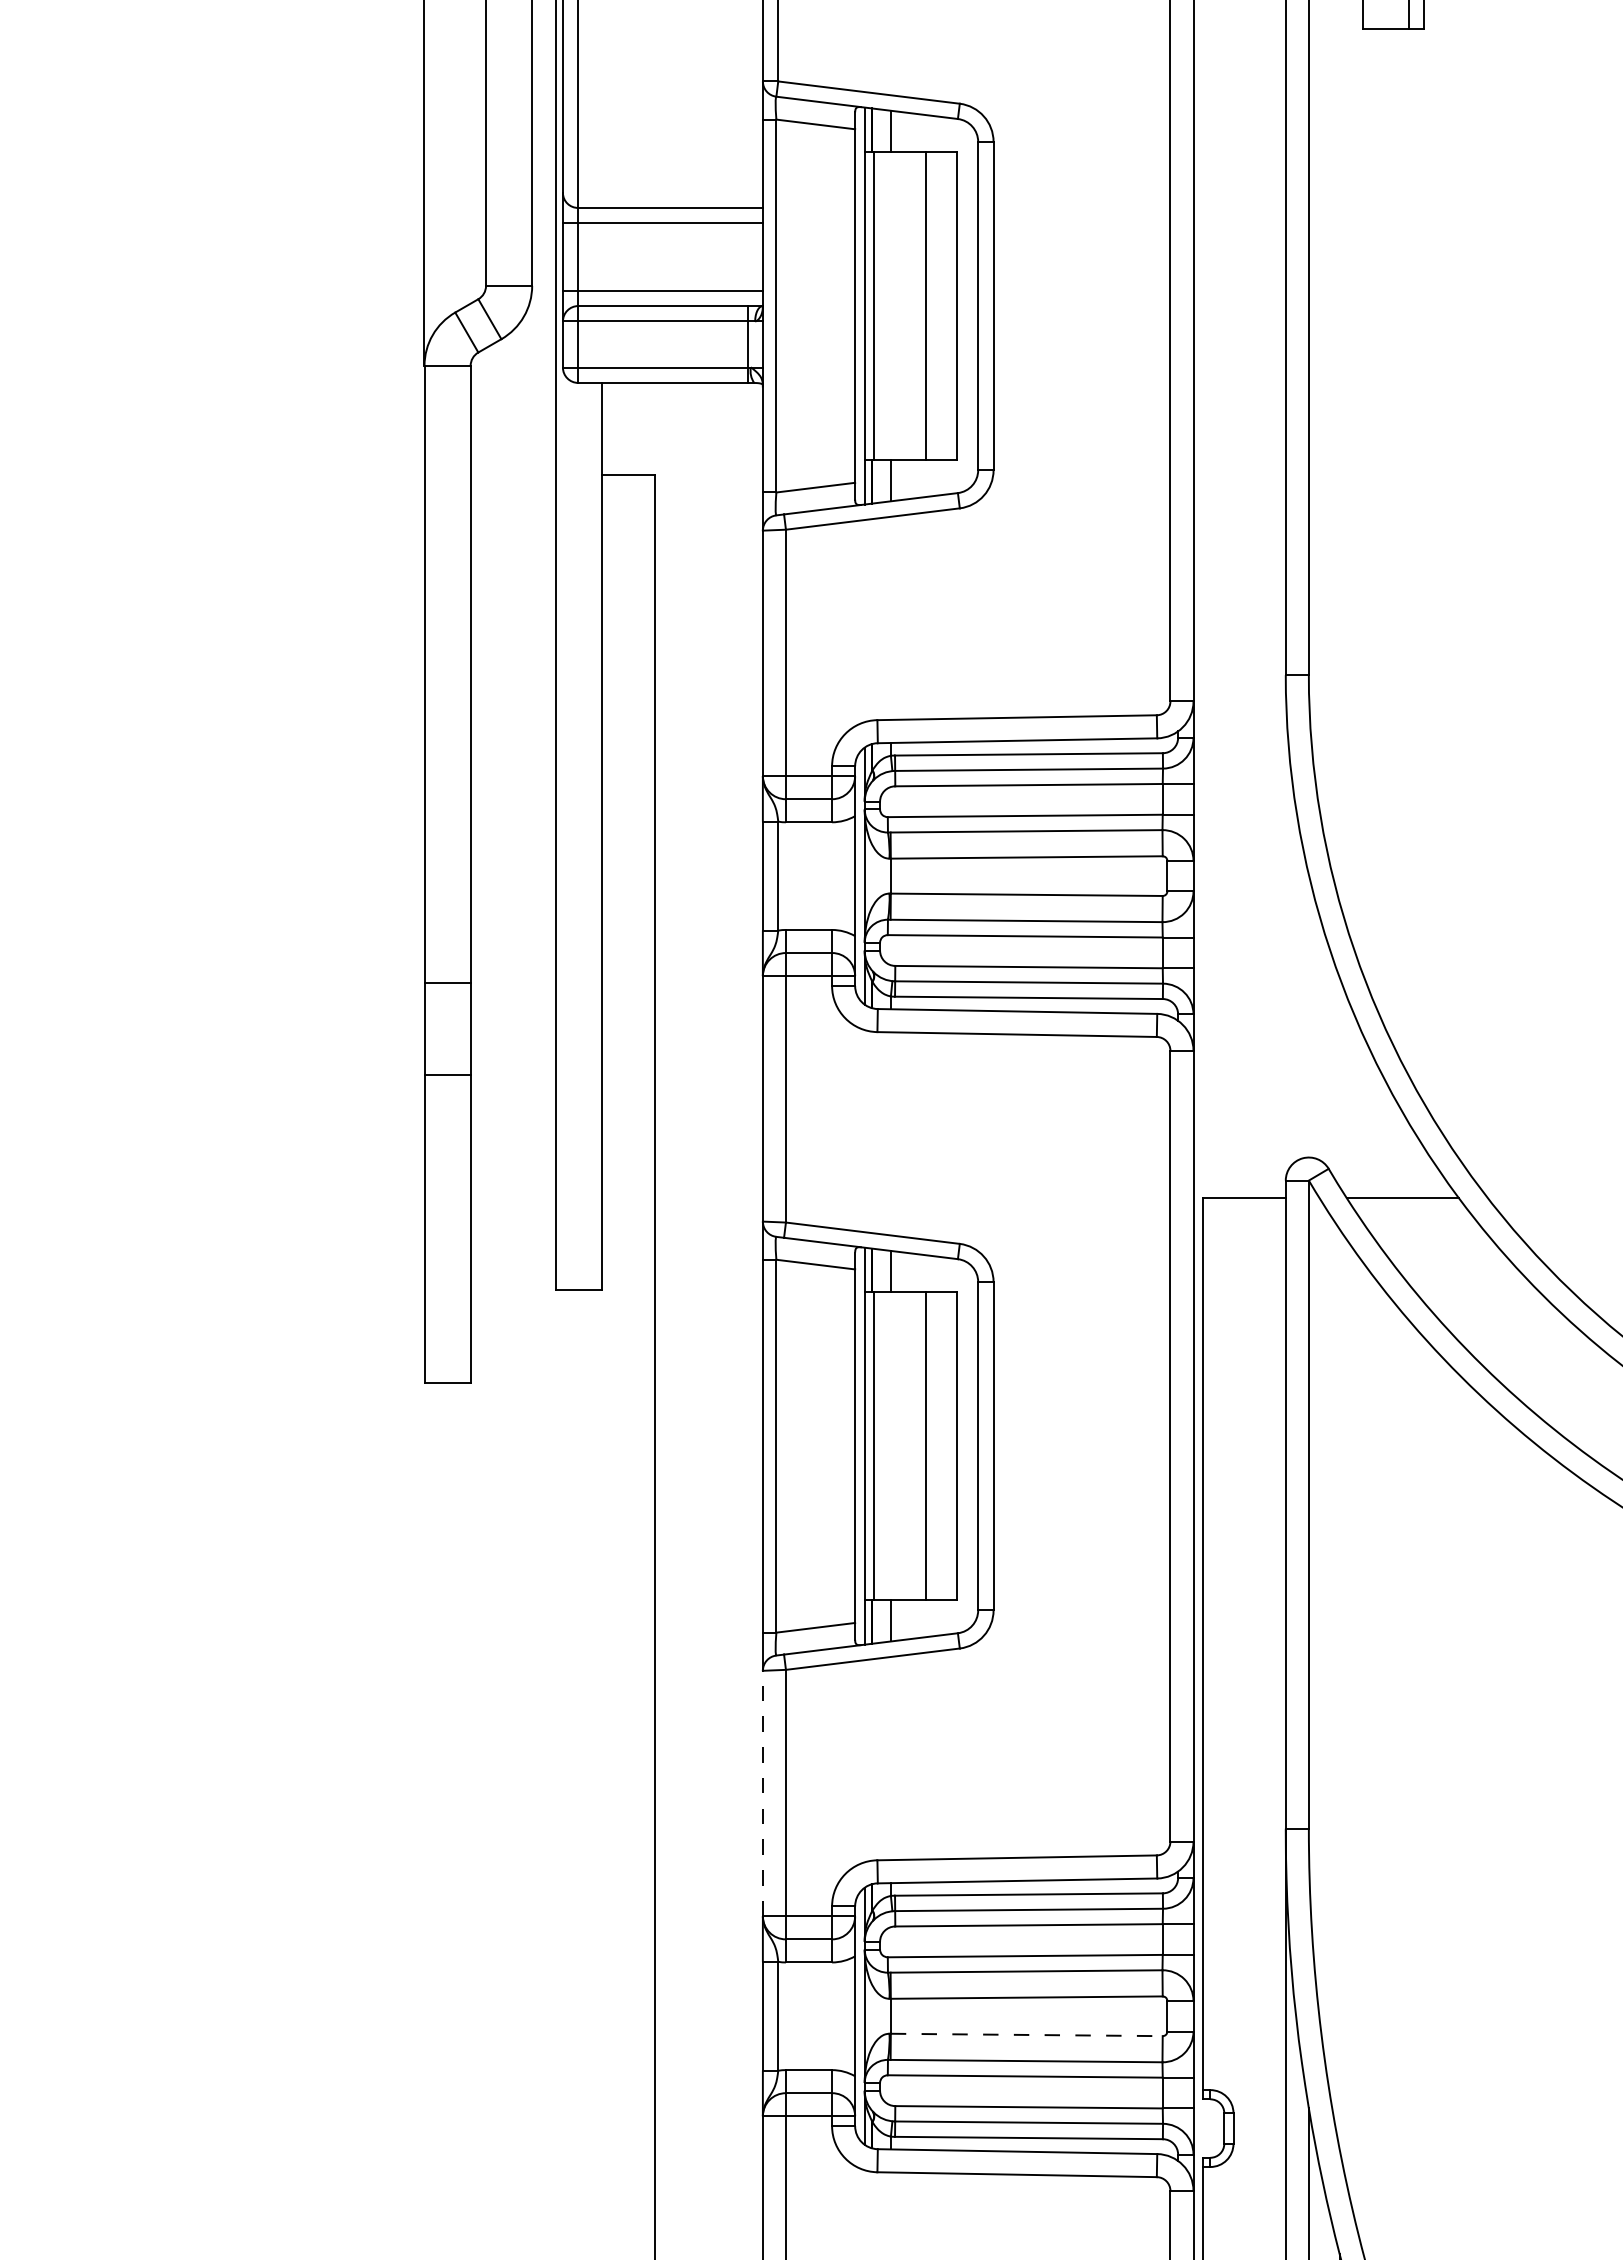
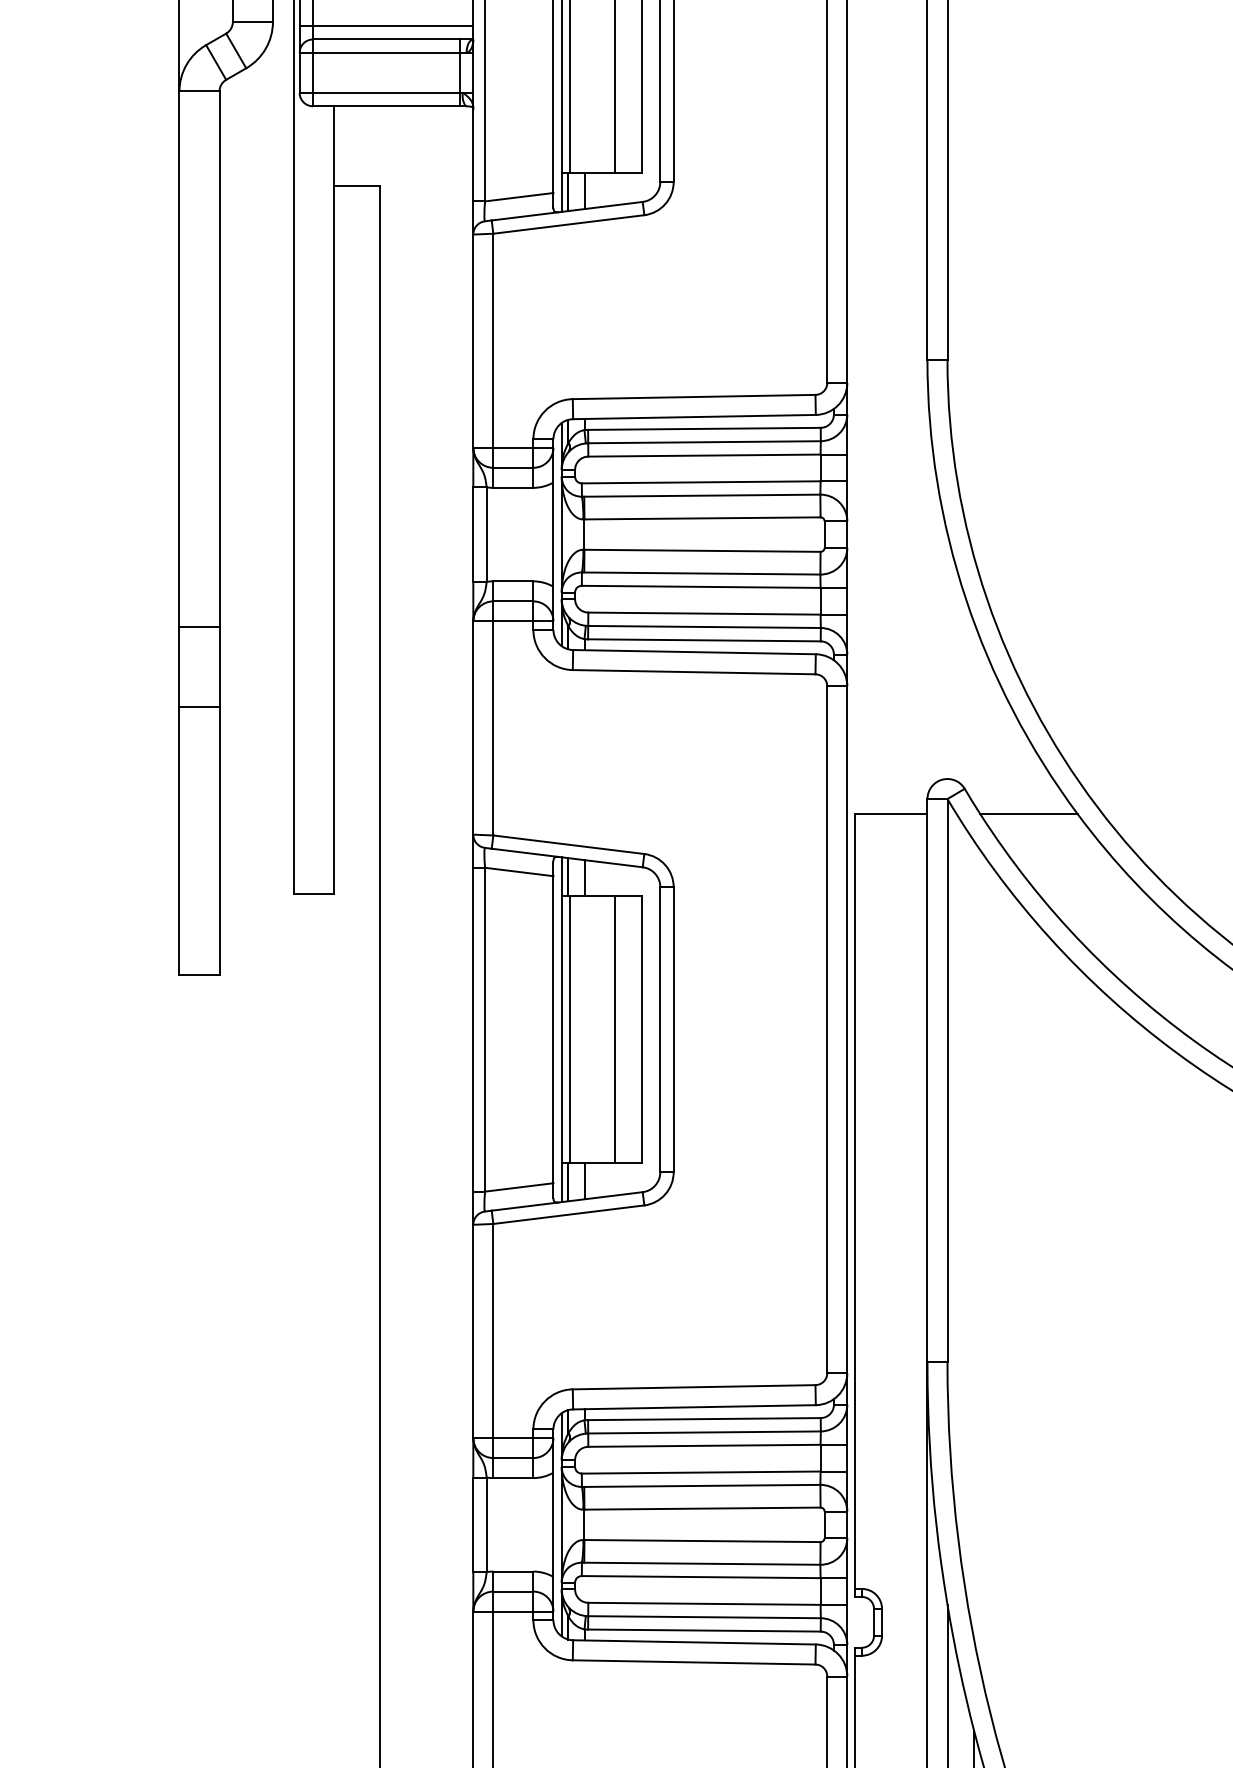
line: (762, 1793) -> (472, 1331), dashed -> solid
line: (1026, 2034) -> (702, 1540), dashed -> solid

